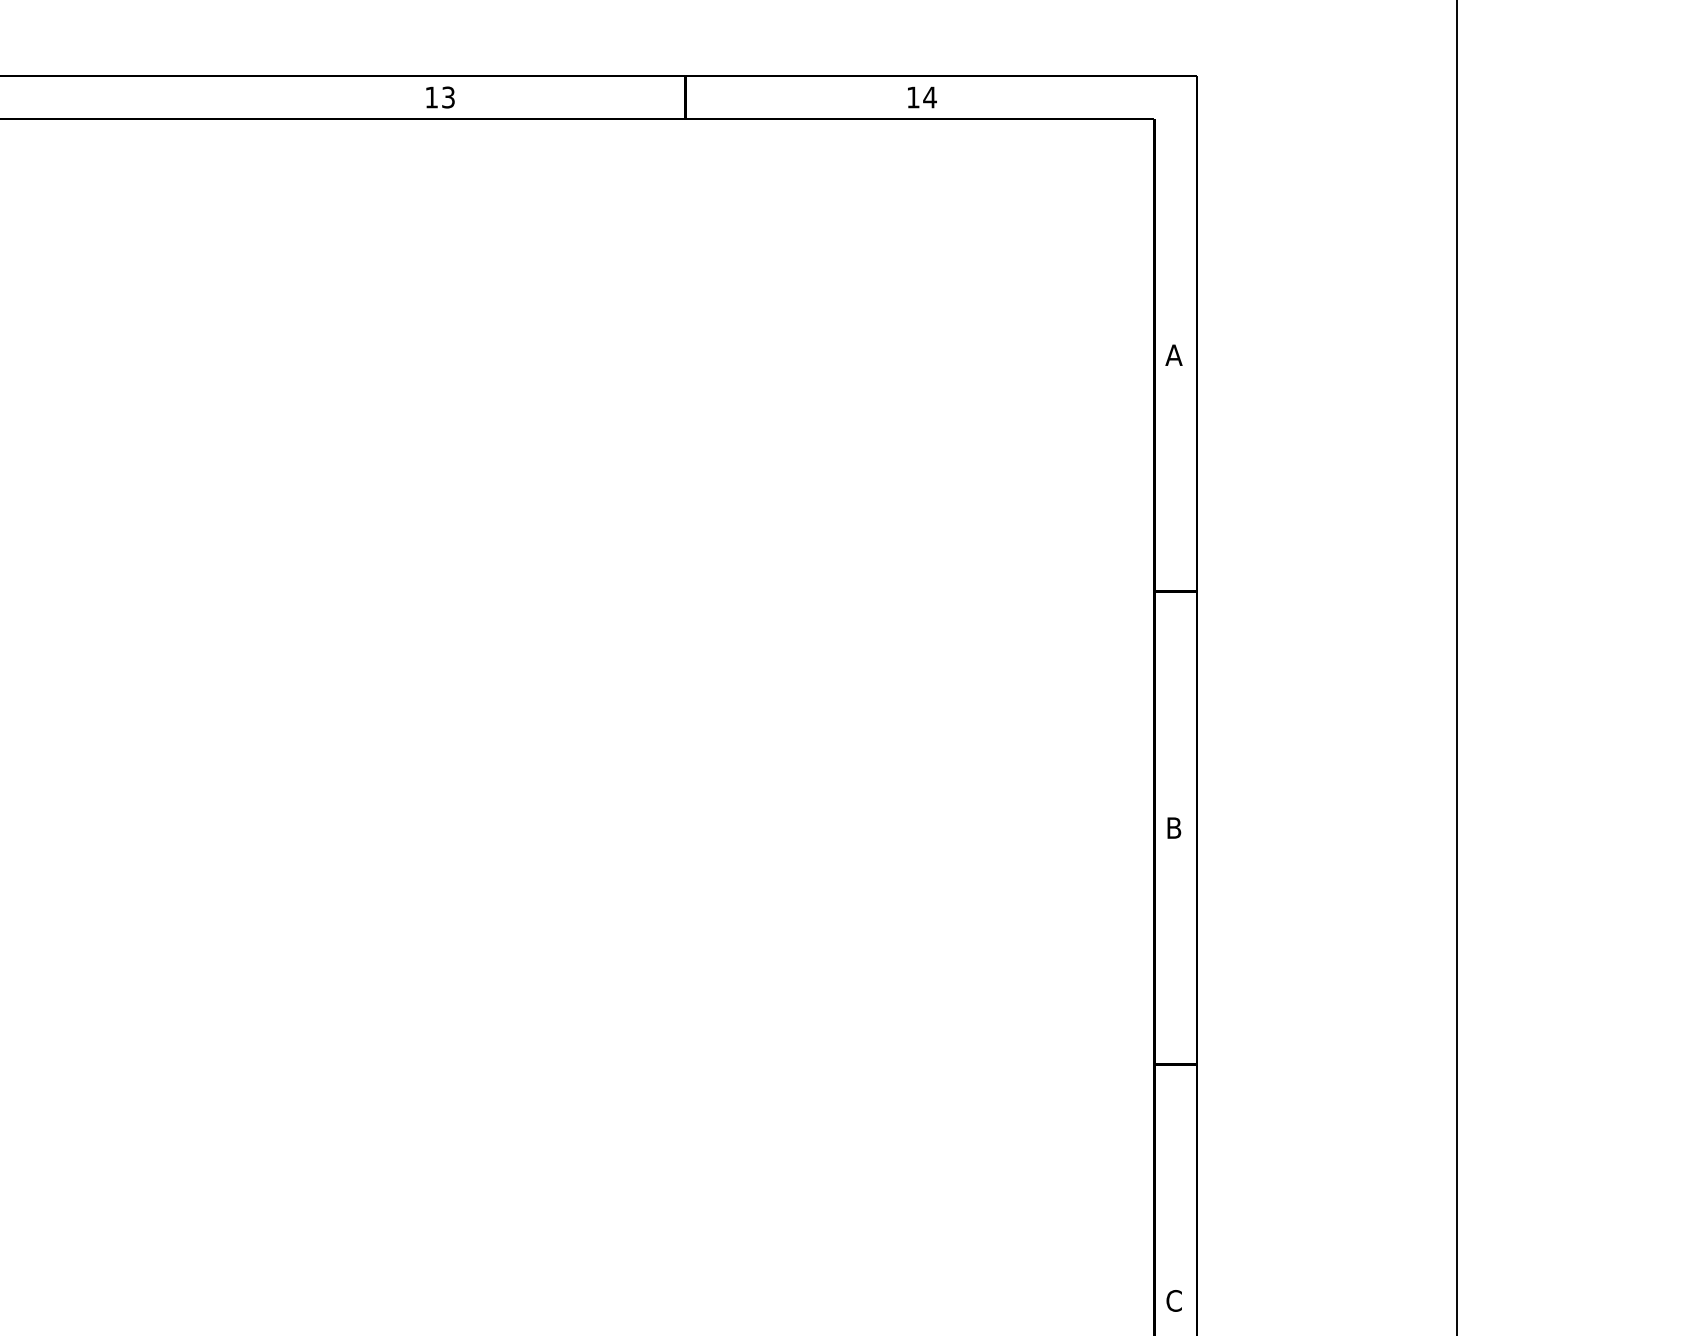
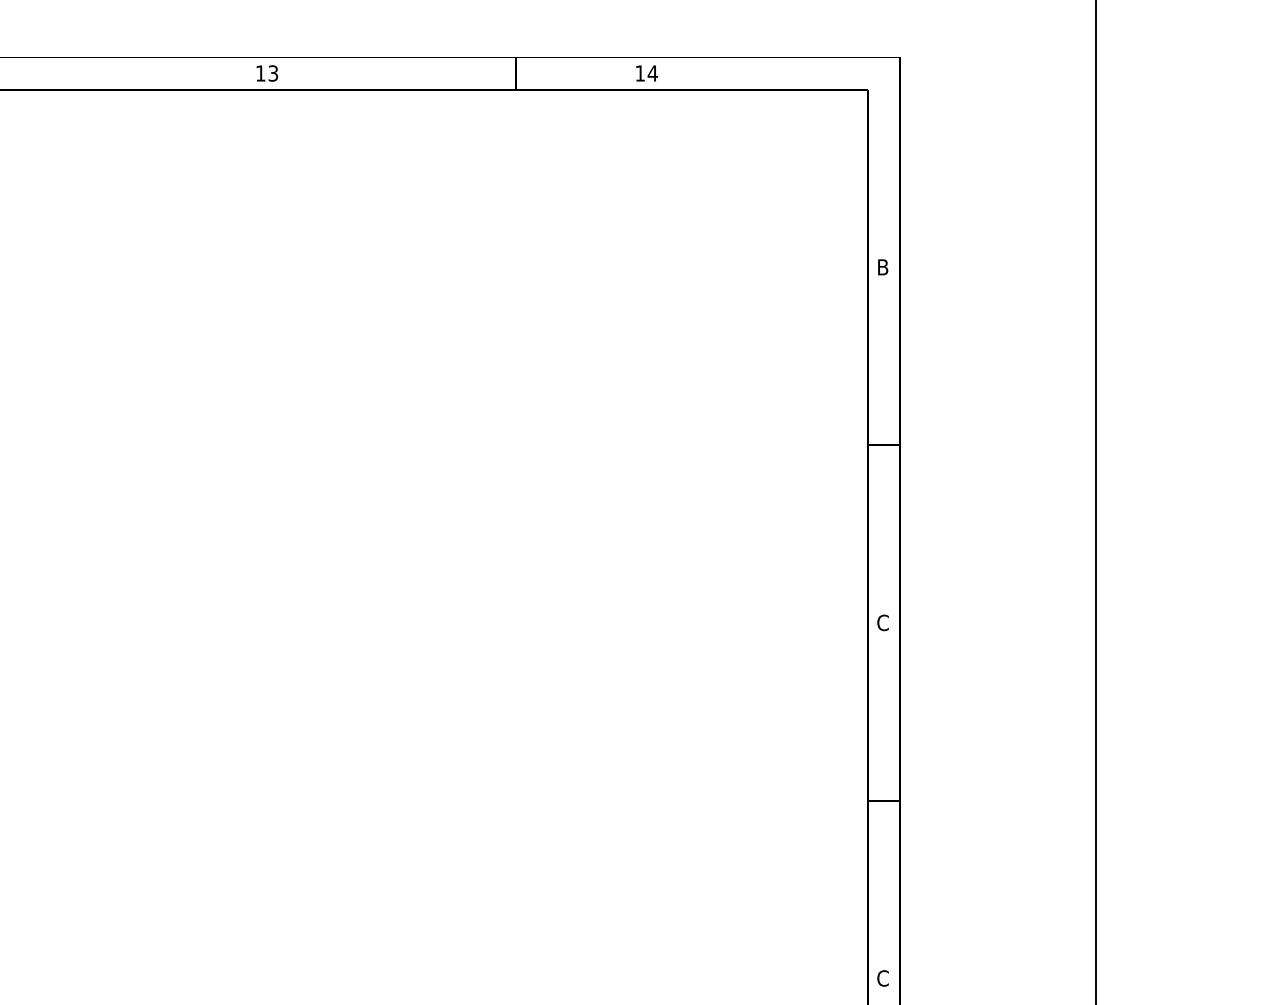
text: (440, 97) -> (267, 73), moved
text: (922, 97) -> (647, 73), moved
text: (1173, 354) -> (882, 266), A -> B
text: (1173, 828) -> (882, 623), B -> C

